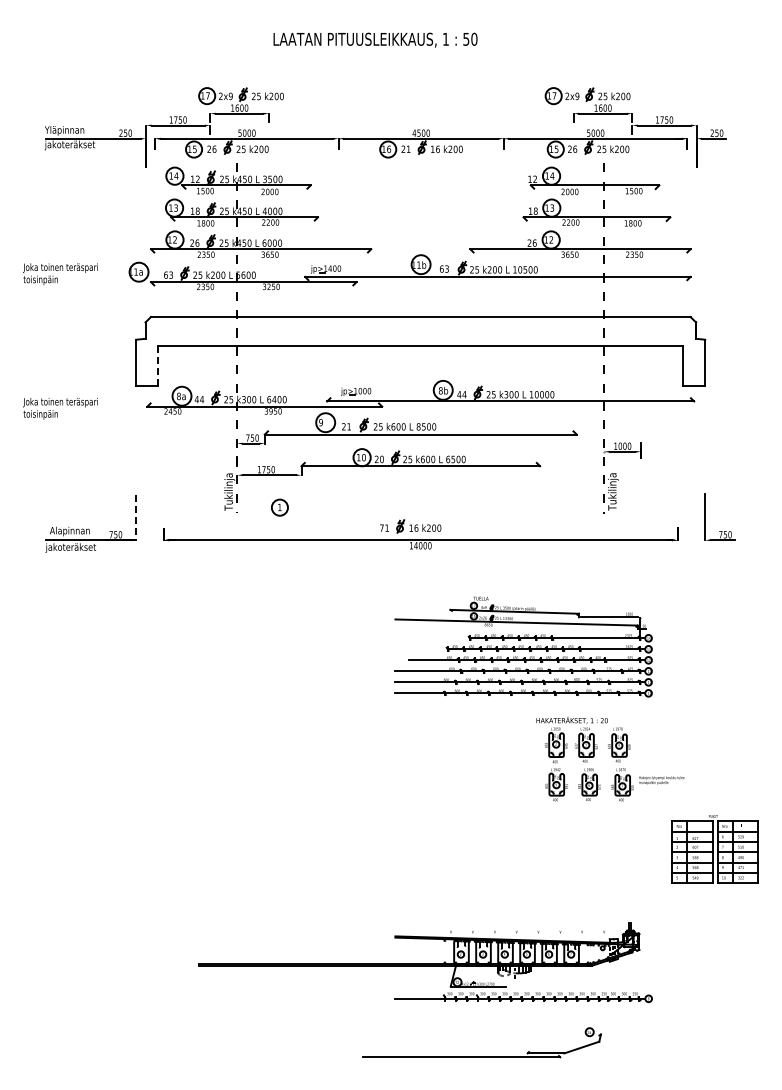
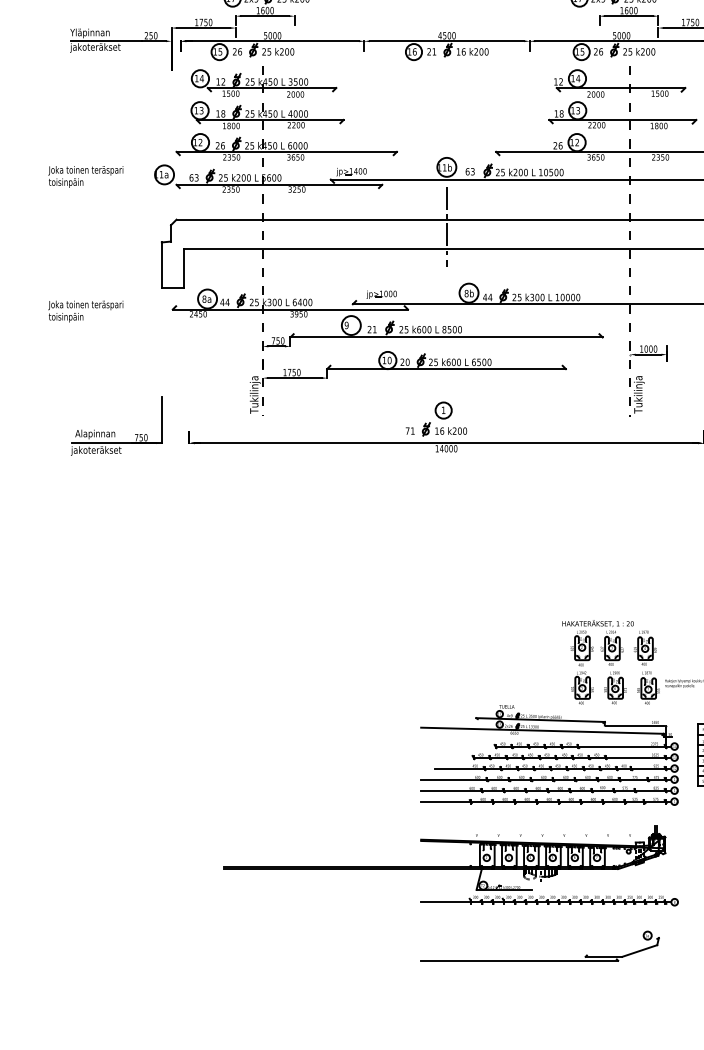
line: (420, 323) -> (446, 226), added
line: (158, 365) -> (184, 268), dashed -> solid
part: (279, 507) -> (443, 410), moved
line: (136, 517) -> (161, 420), dashed -> solid
part: (523, 646) -> (549, 754), moved
part: (481, 1056) -> (539, 959), moved

